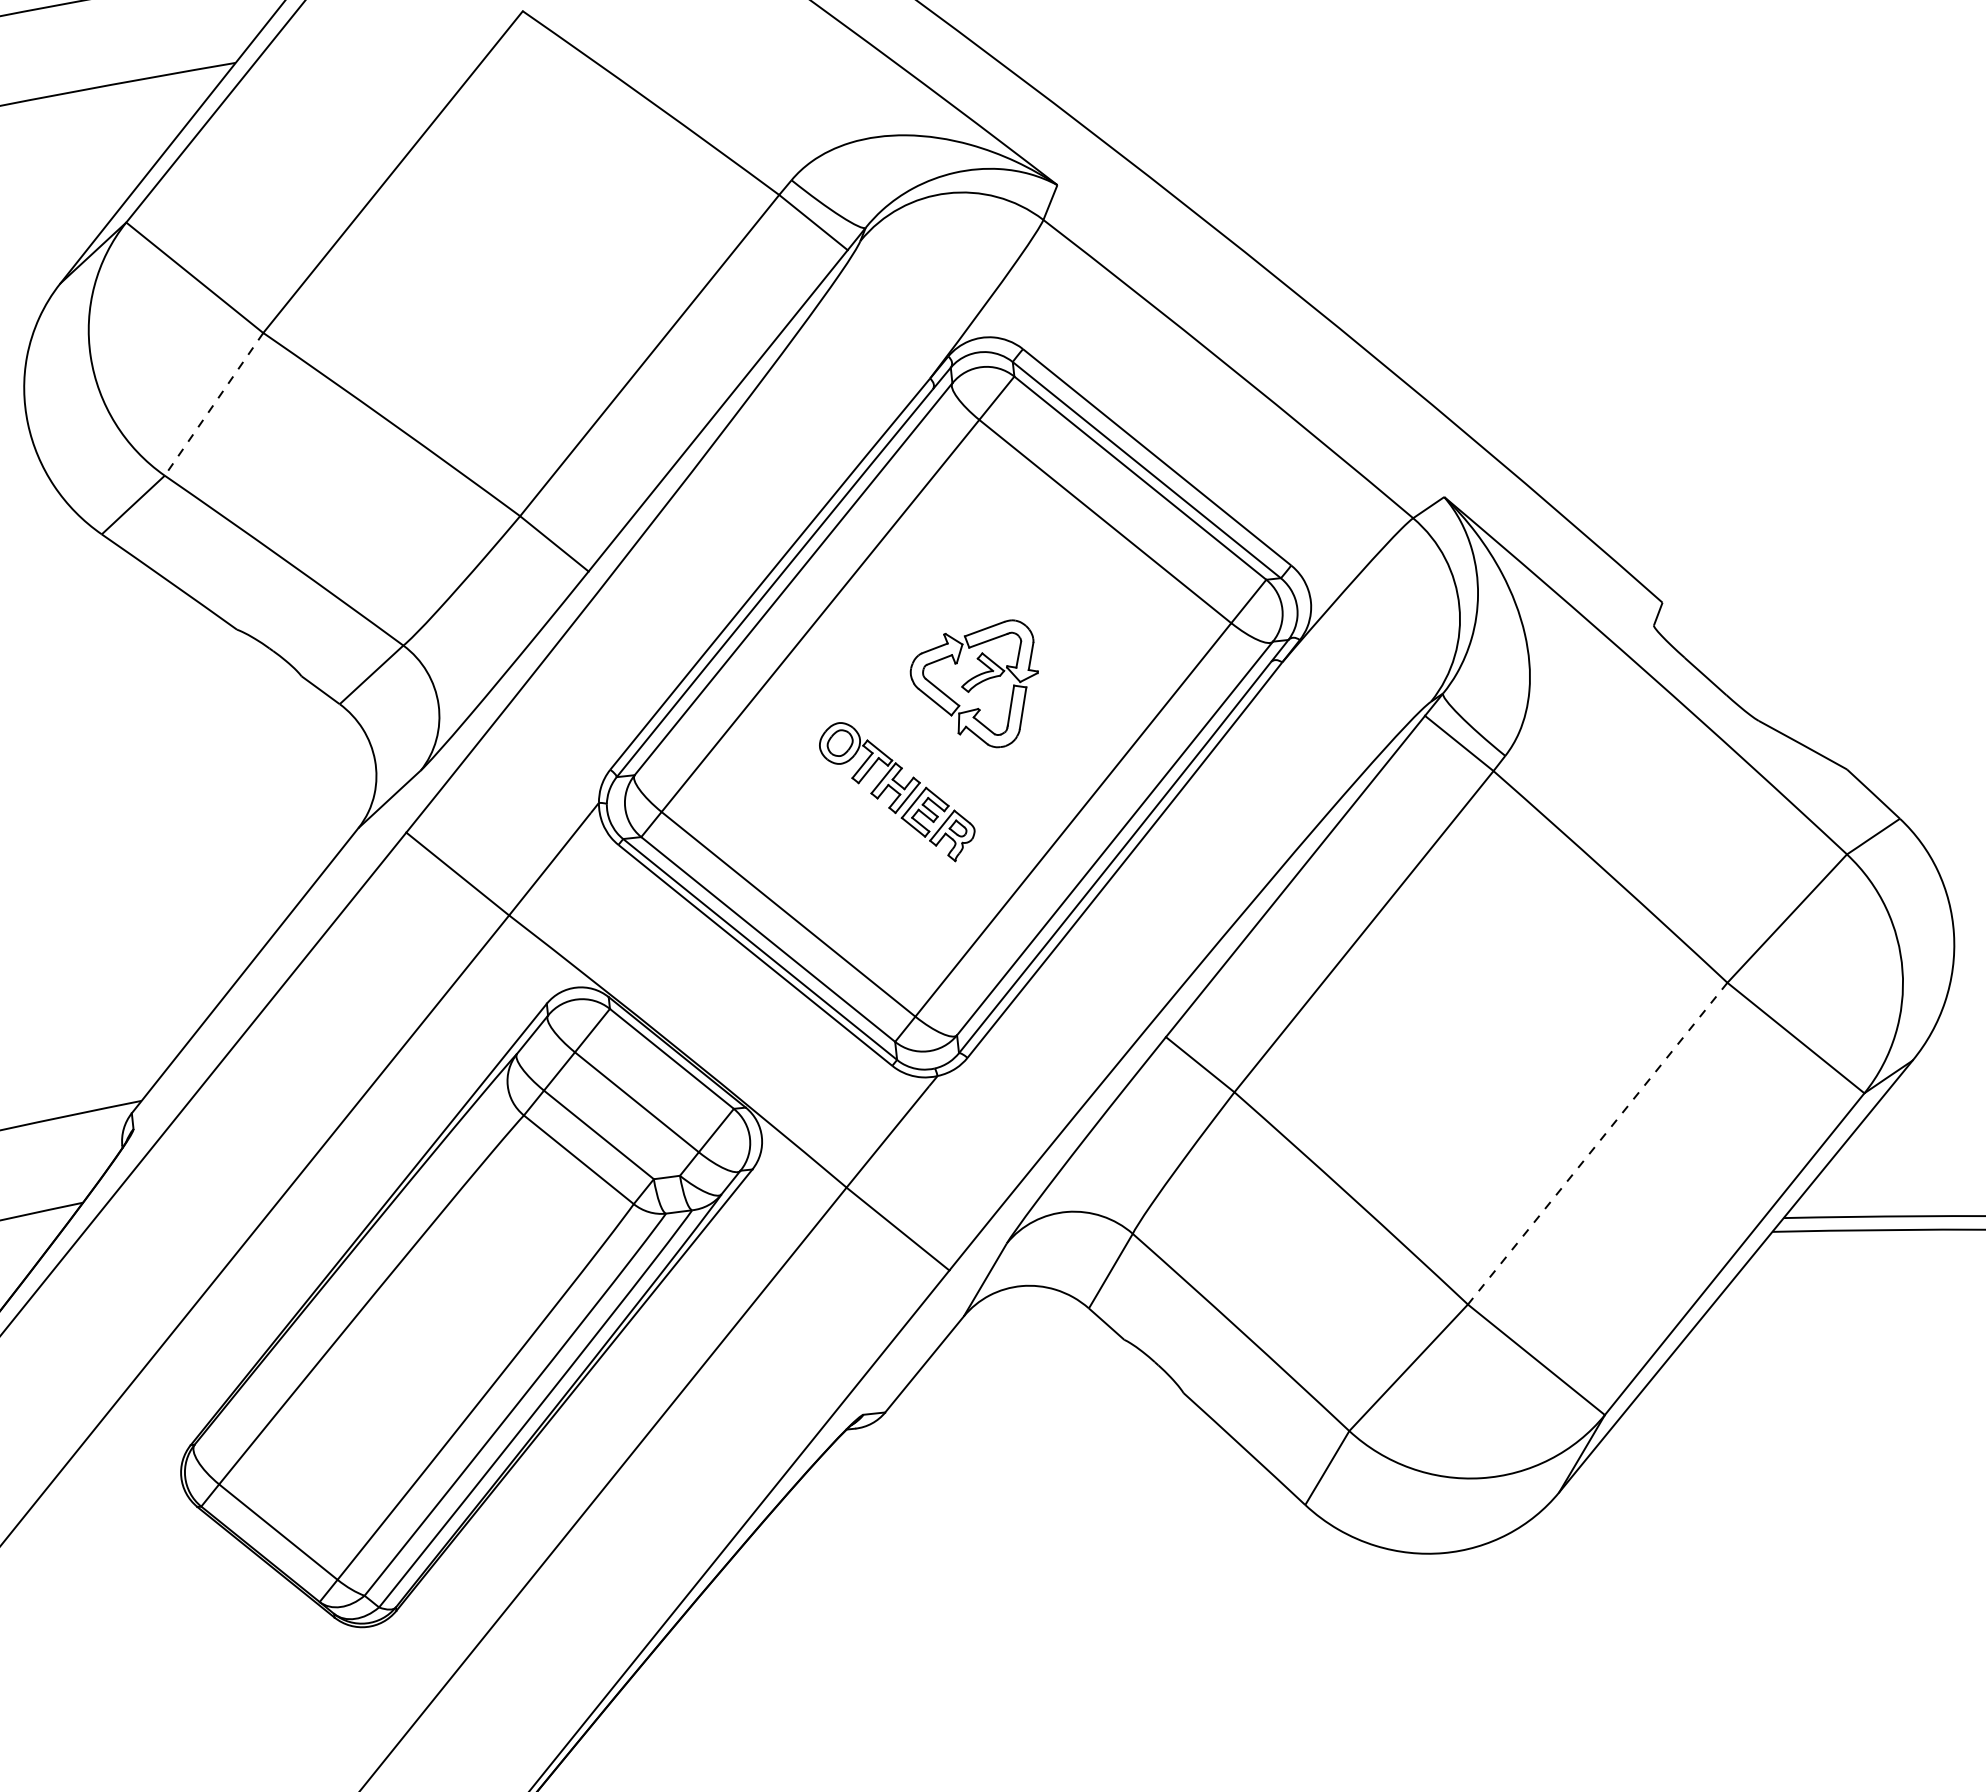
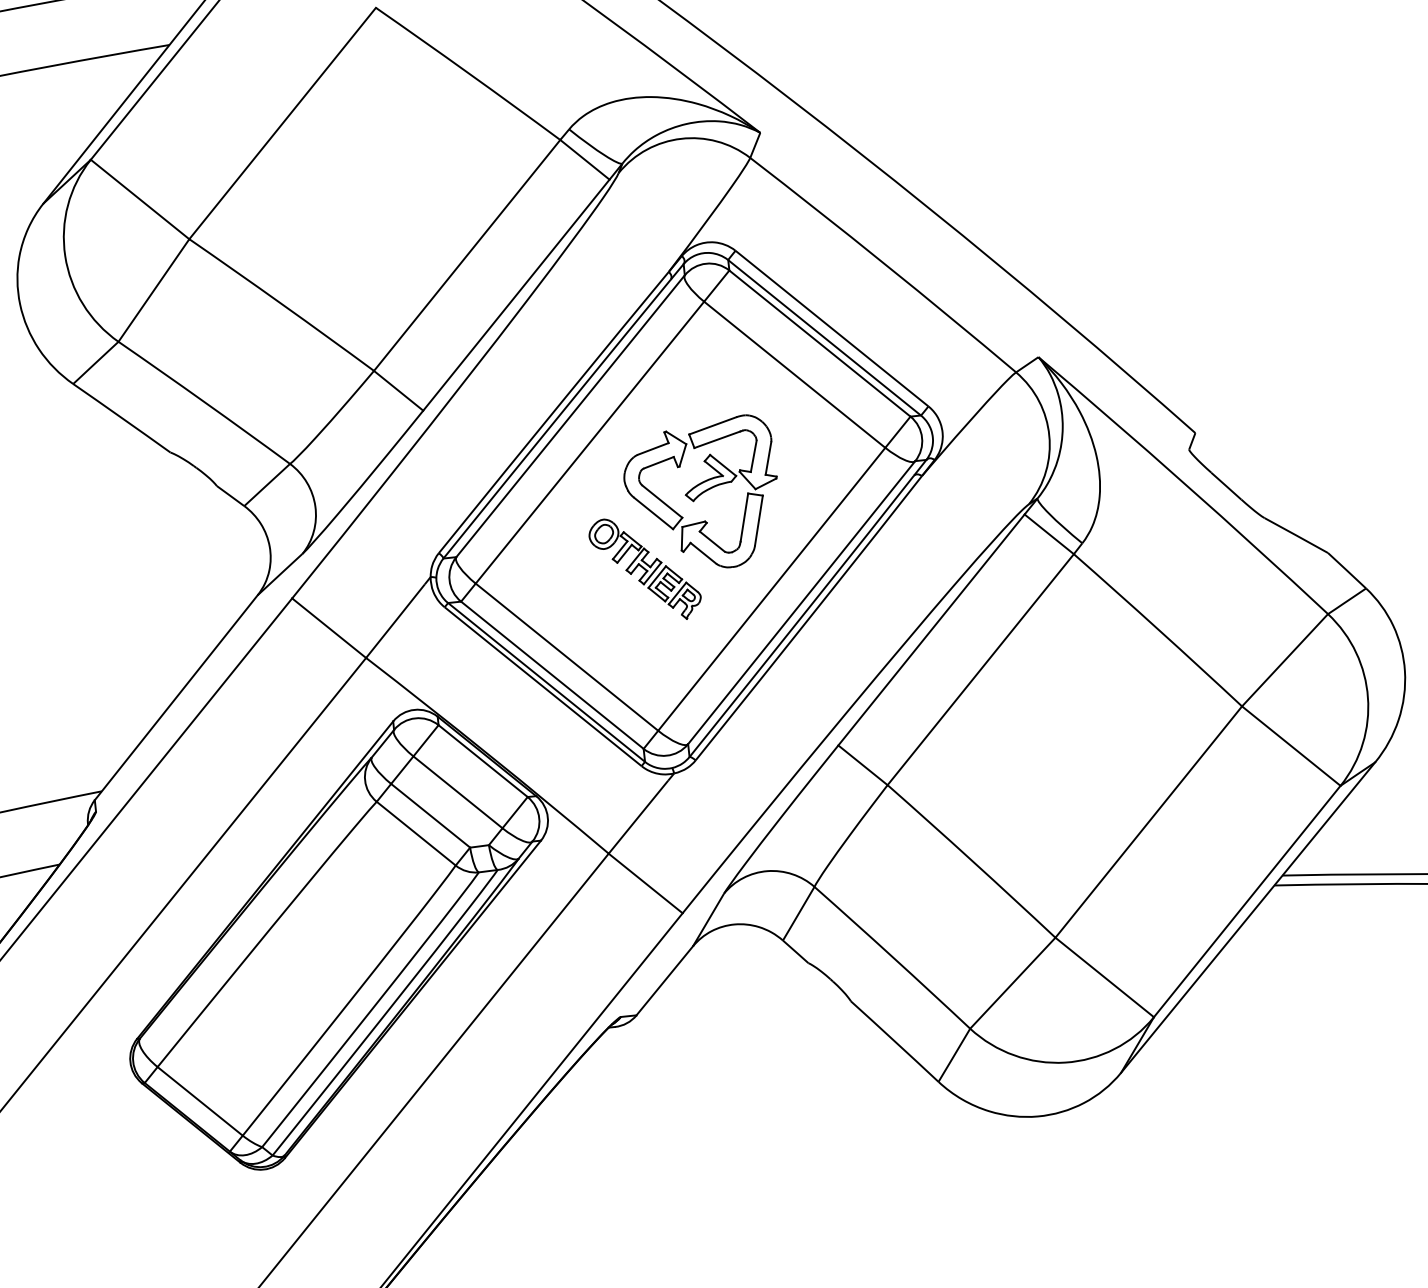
line: (214, 404) -> (154, 290), dashed -> solid
part: (974, 683) -> (700, 491), size x1.67
line: (1597, 1143) -> (1148, 821), dashed -> solid

